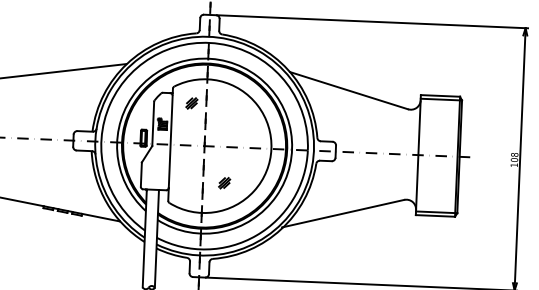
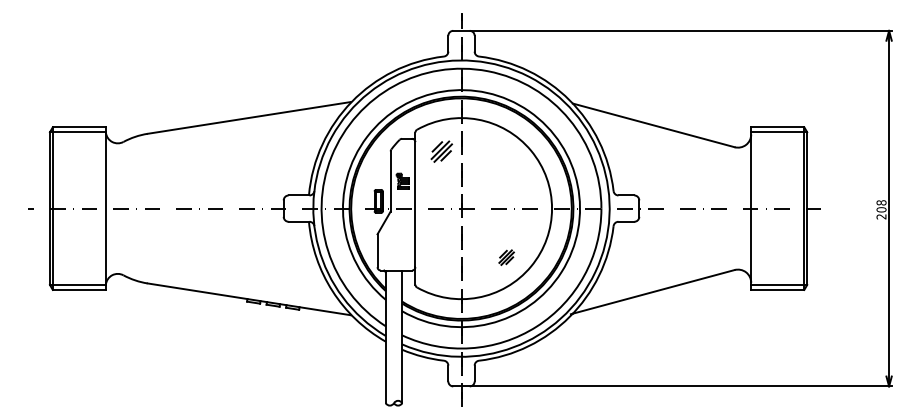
part: (191, 103) -> (441, 151), size x1.4
text: (514, 164) -> (881, 216), 108 -> 208
part: (224, 183) -> (506, 257), moved

